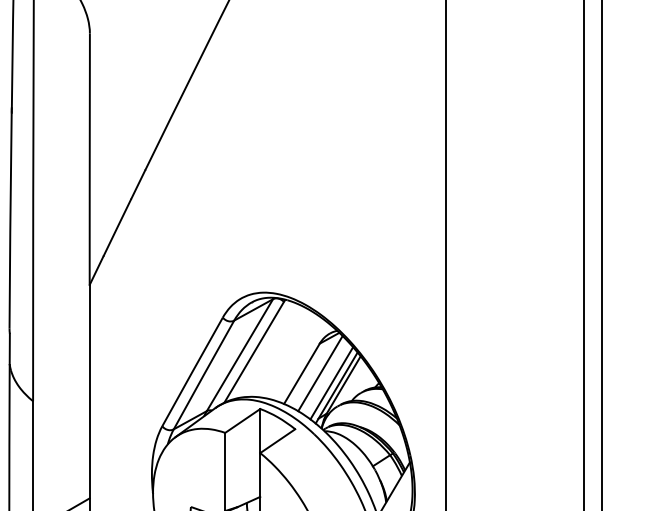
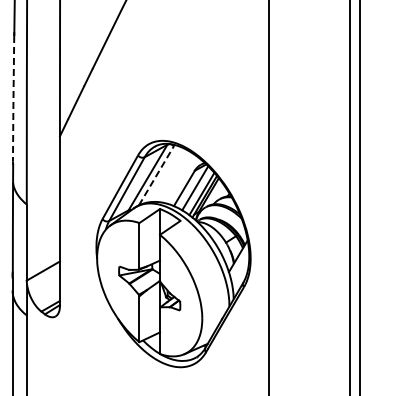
line: (10, 222) -> (13, 99), solid -> dashed
line: (254, 351) -> (156, 175), solid -> dashed

